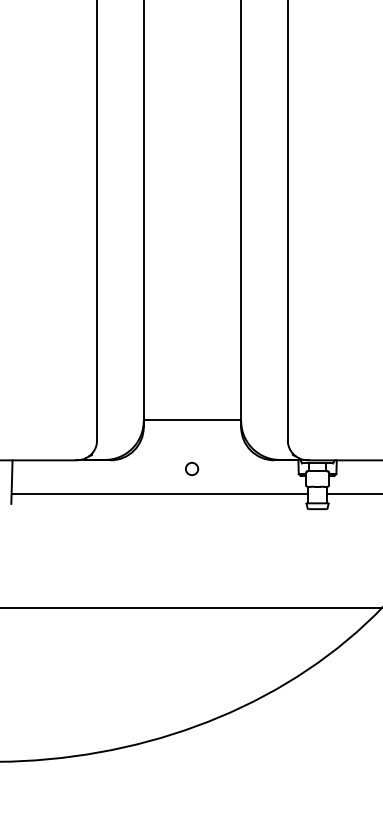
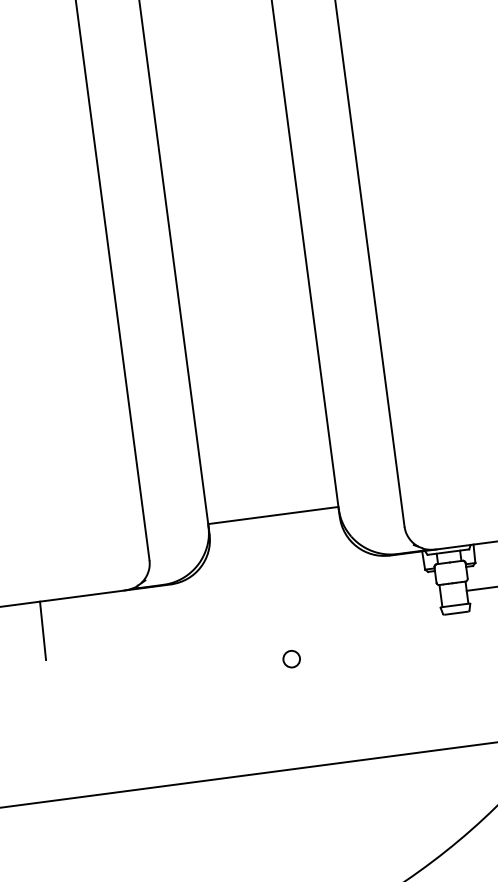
circle: (192, 468) -> (292, 658), moved
line: (159, 493) -> (242, 620), removed

